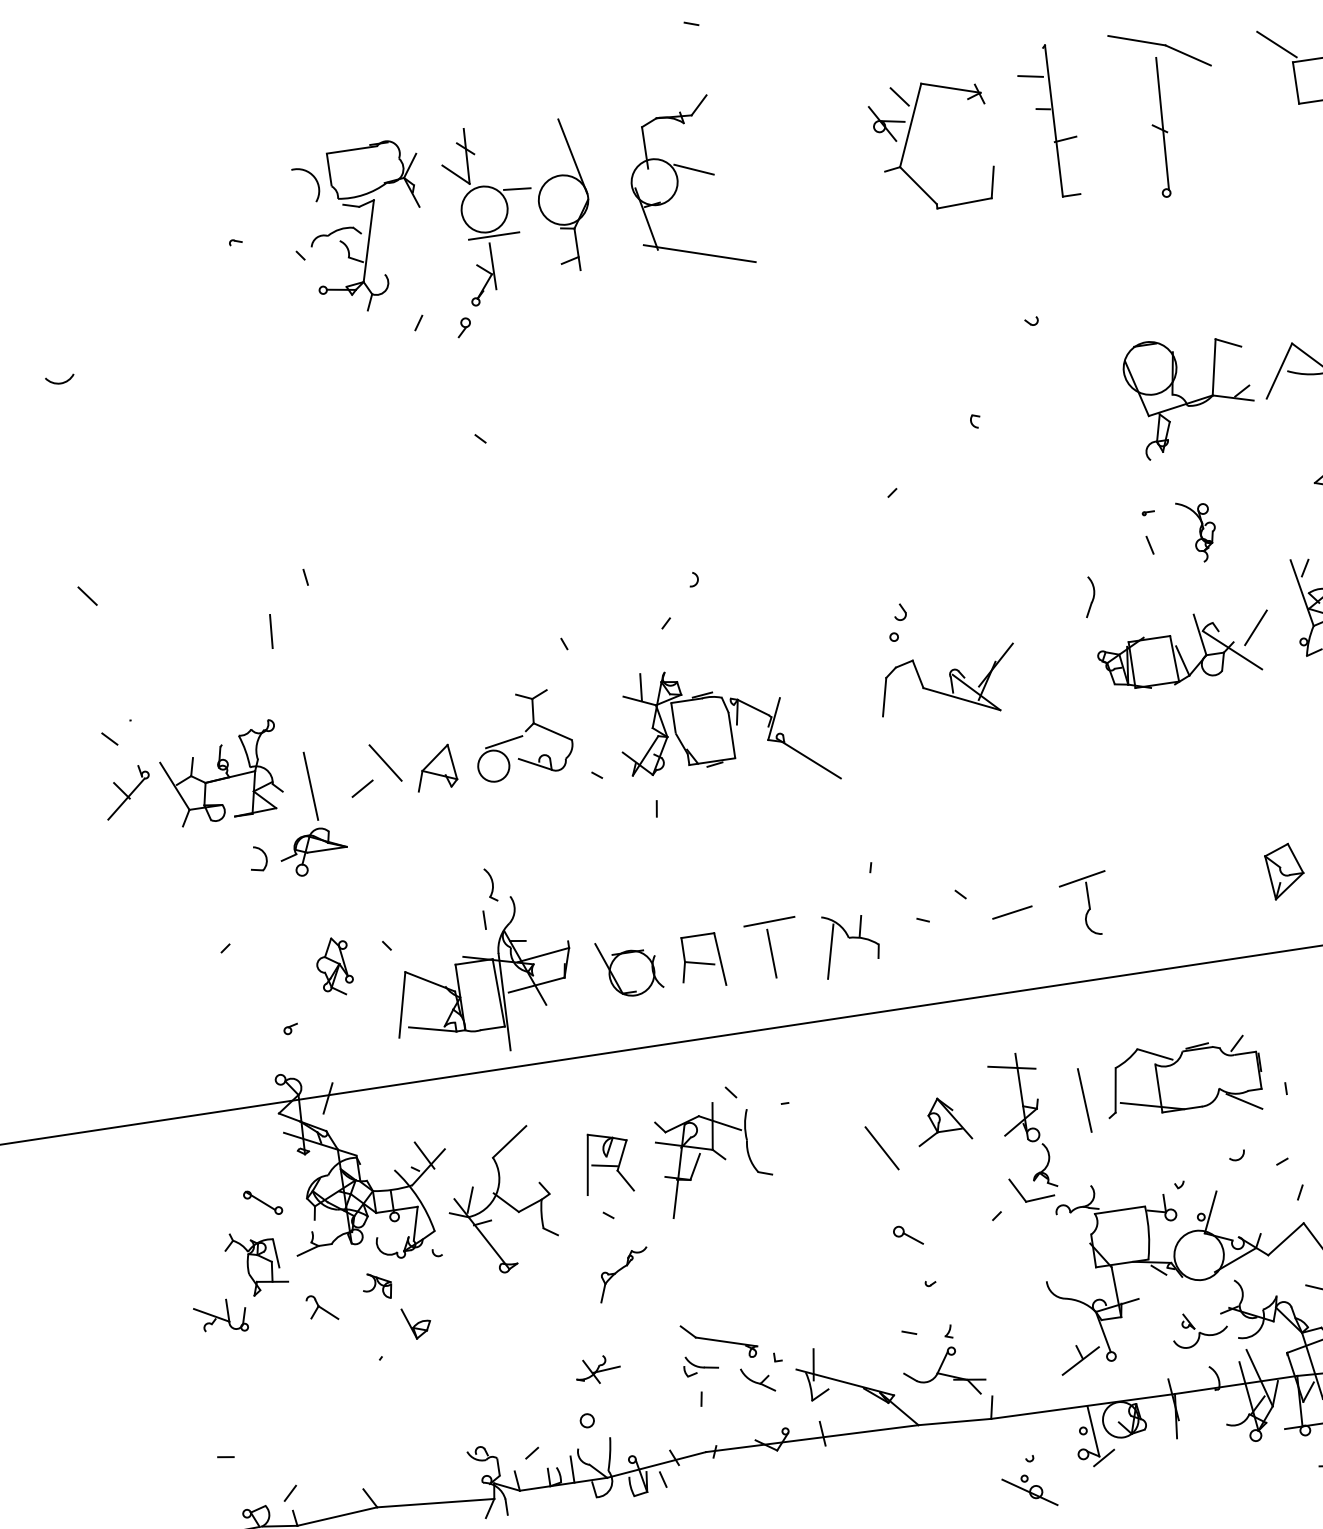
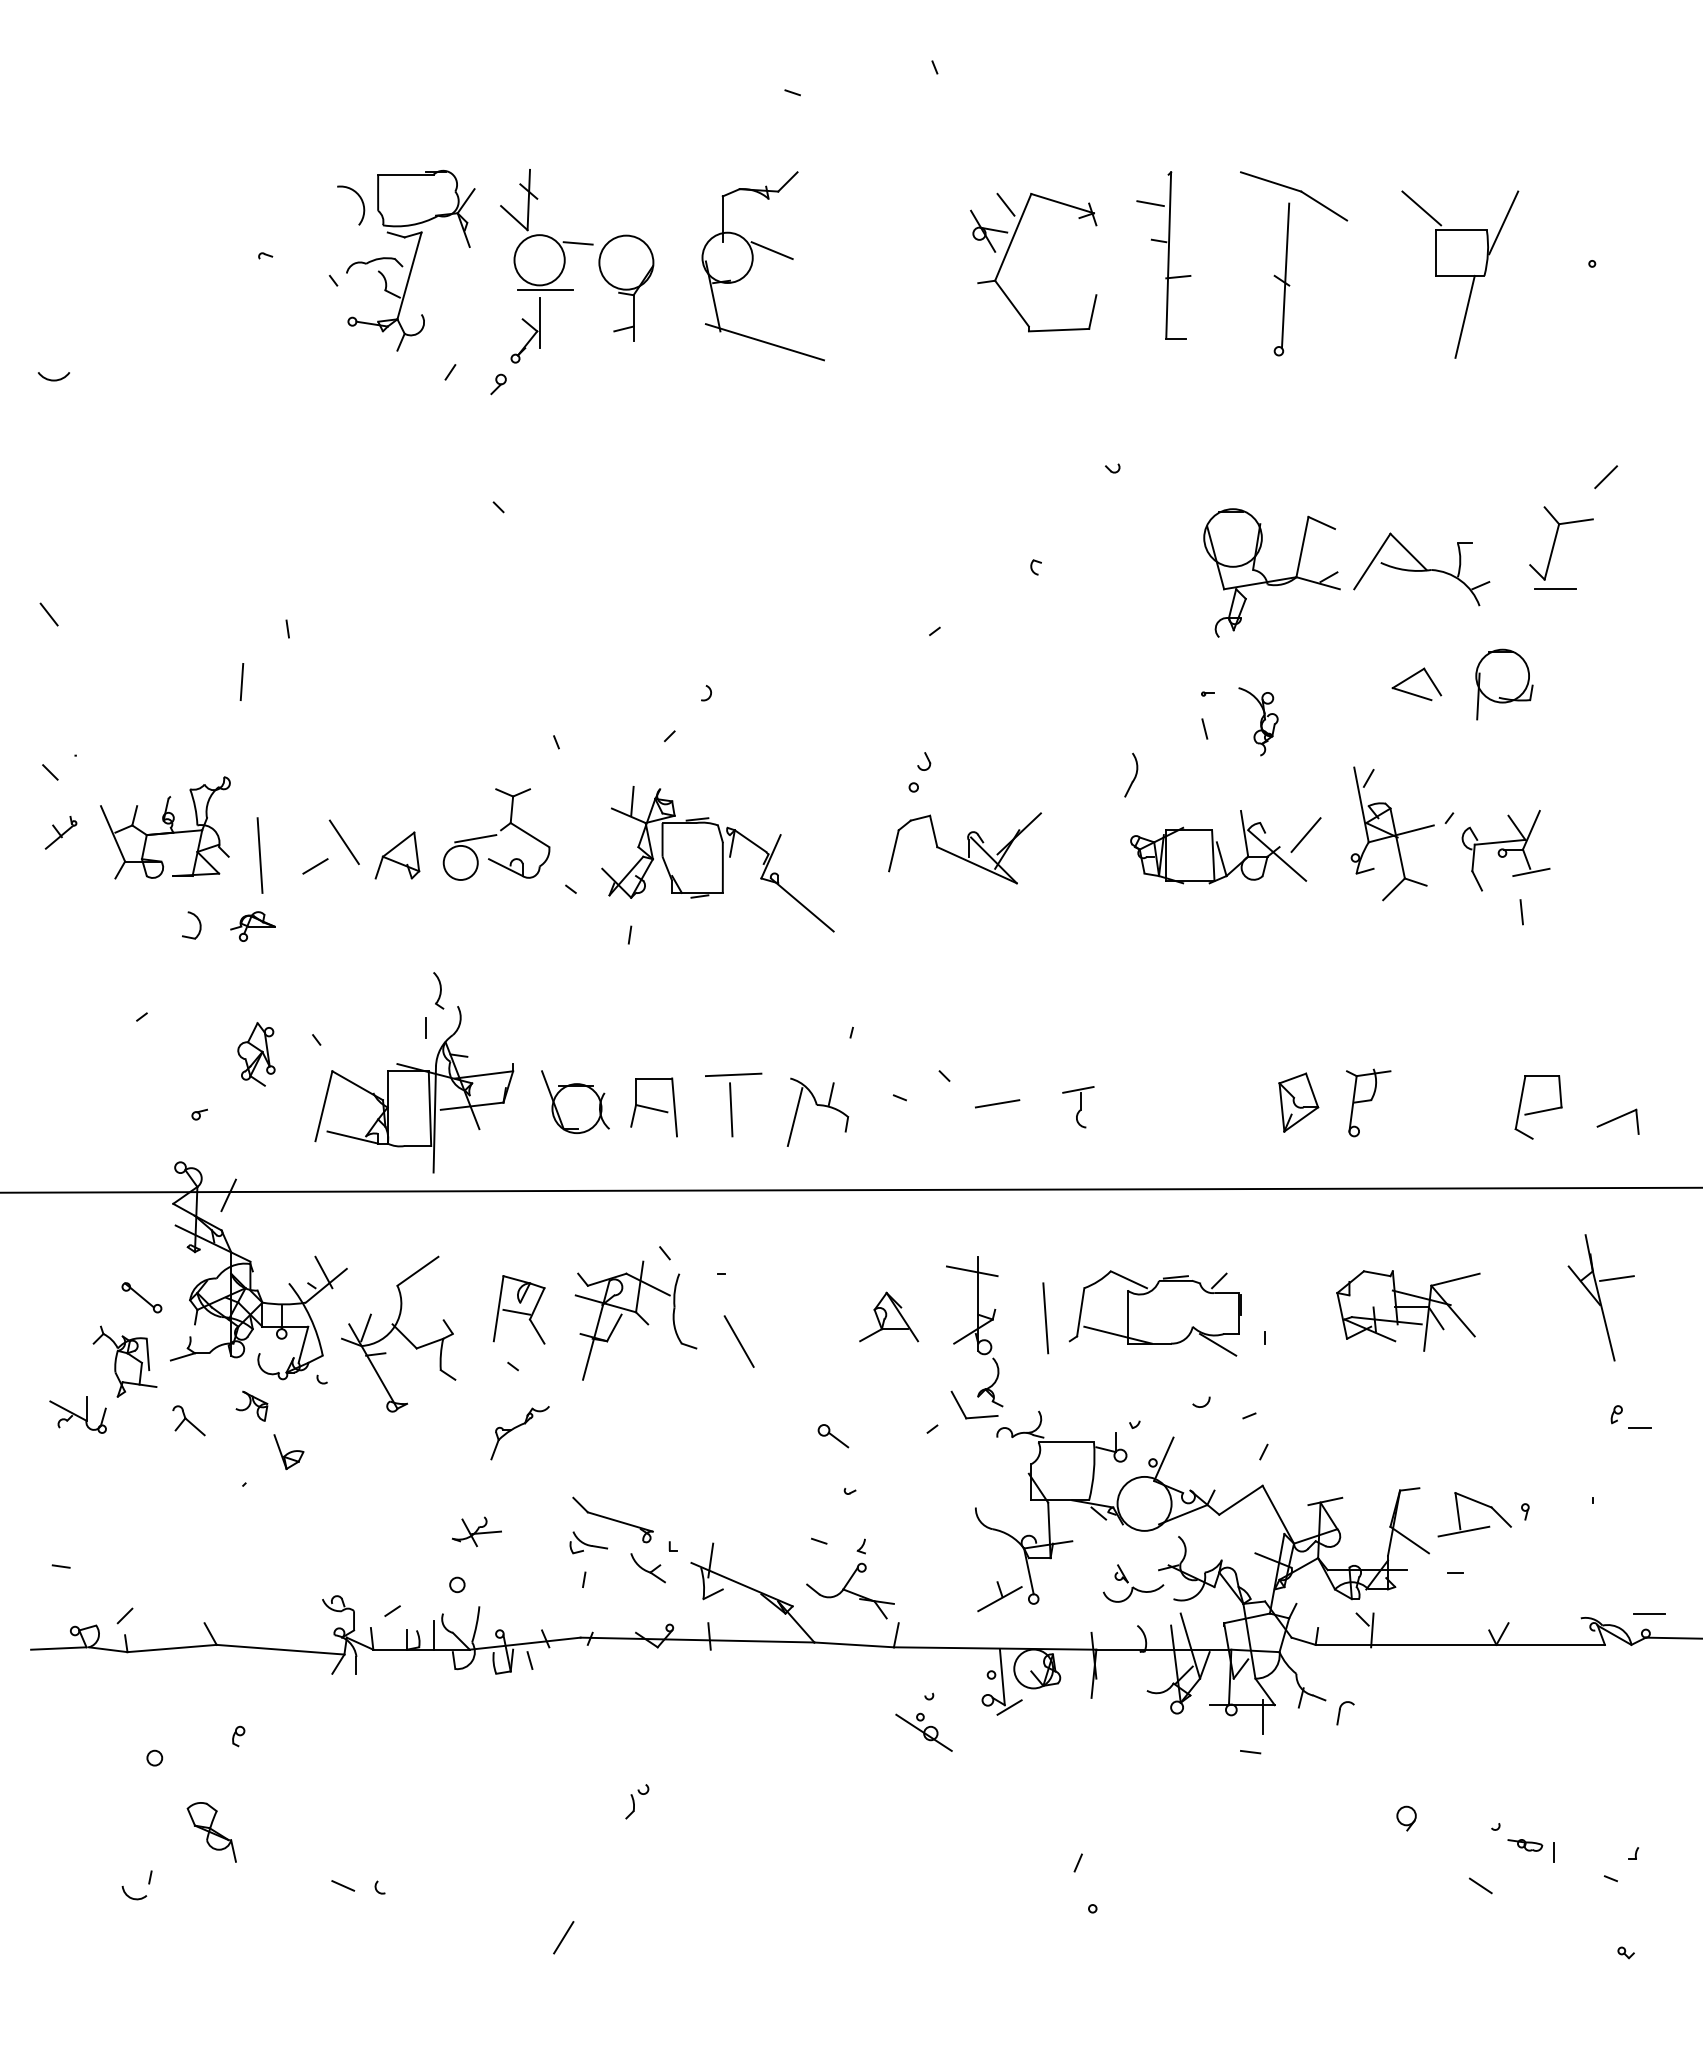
line: (571, 156) -> (642, 216), removed
part: (127, 792) -> (60, 832), size x0.6
part: (313, 851) -> (252, 926), size x0.6
part: (1086, 904) -> (1078, 1106), size x0.6
line: (881, 1148) -> (738, 1341), moved

